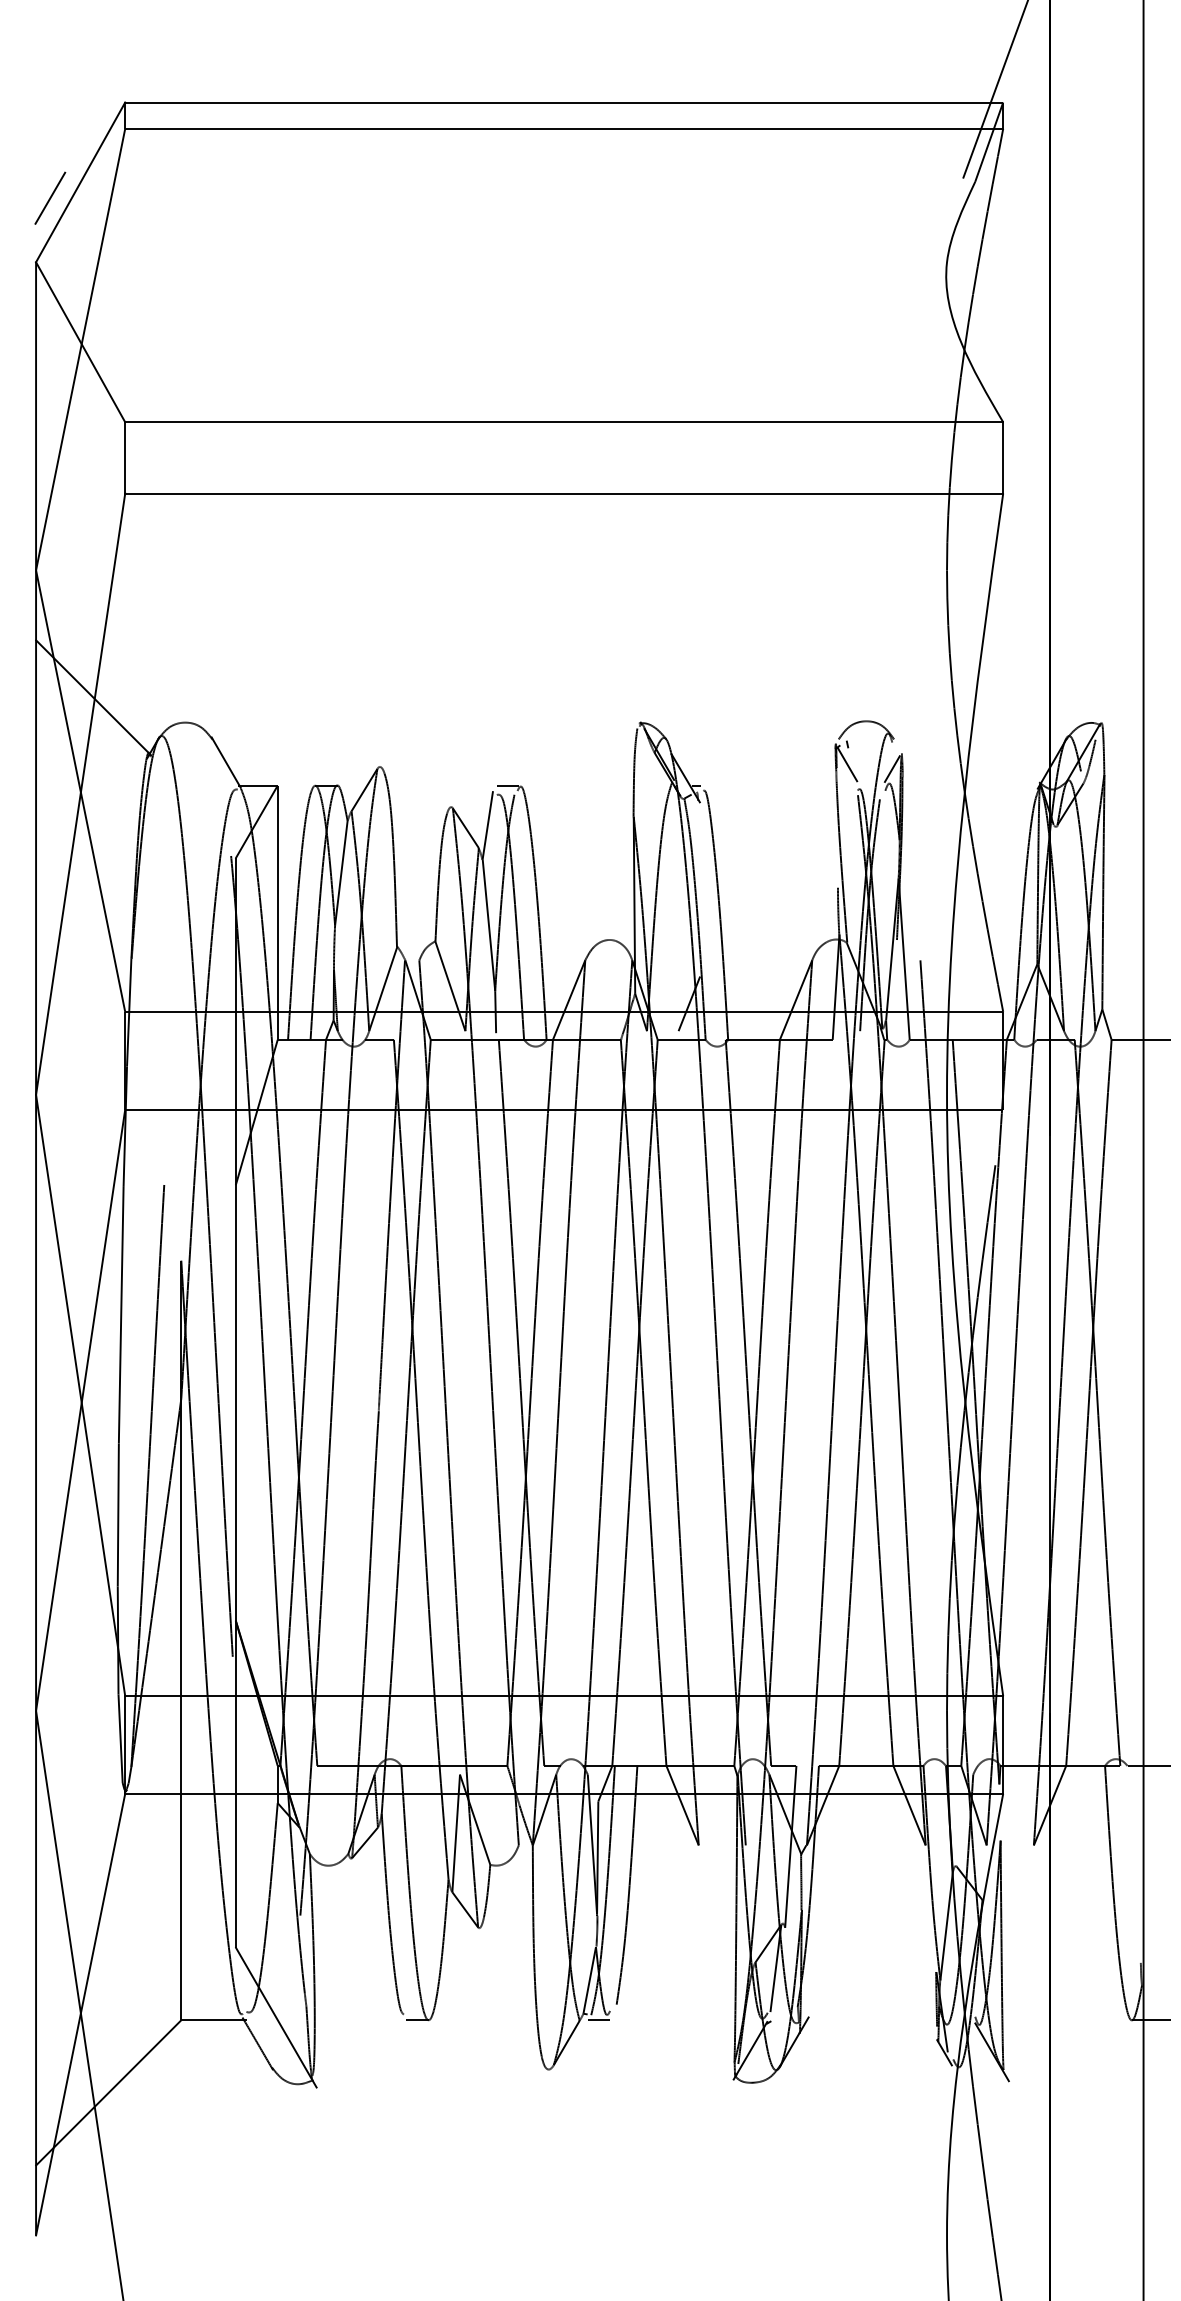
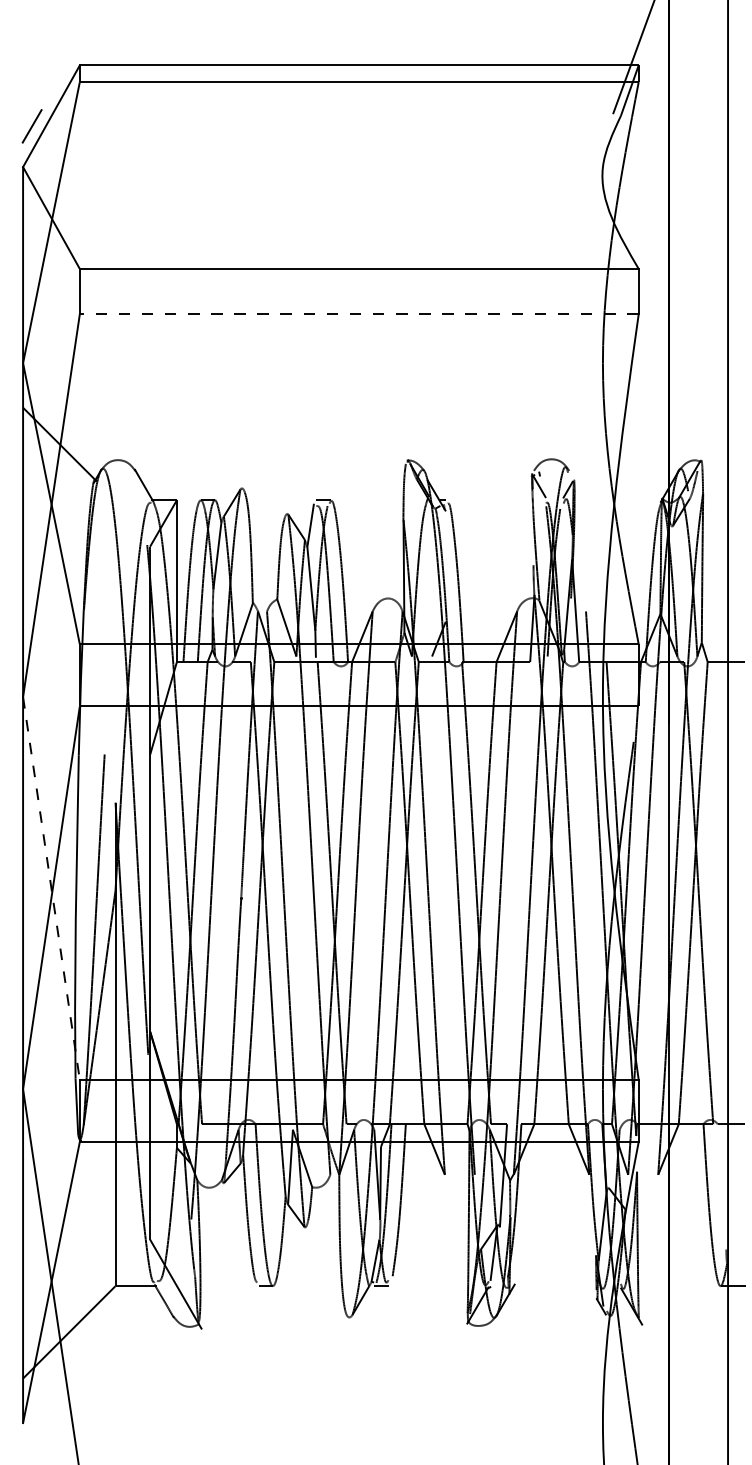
line: (563, 493) -> (358, 314), solid -> dashed
line: (80, 1395) -> (51, 888), solid -> dashed

